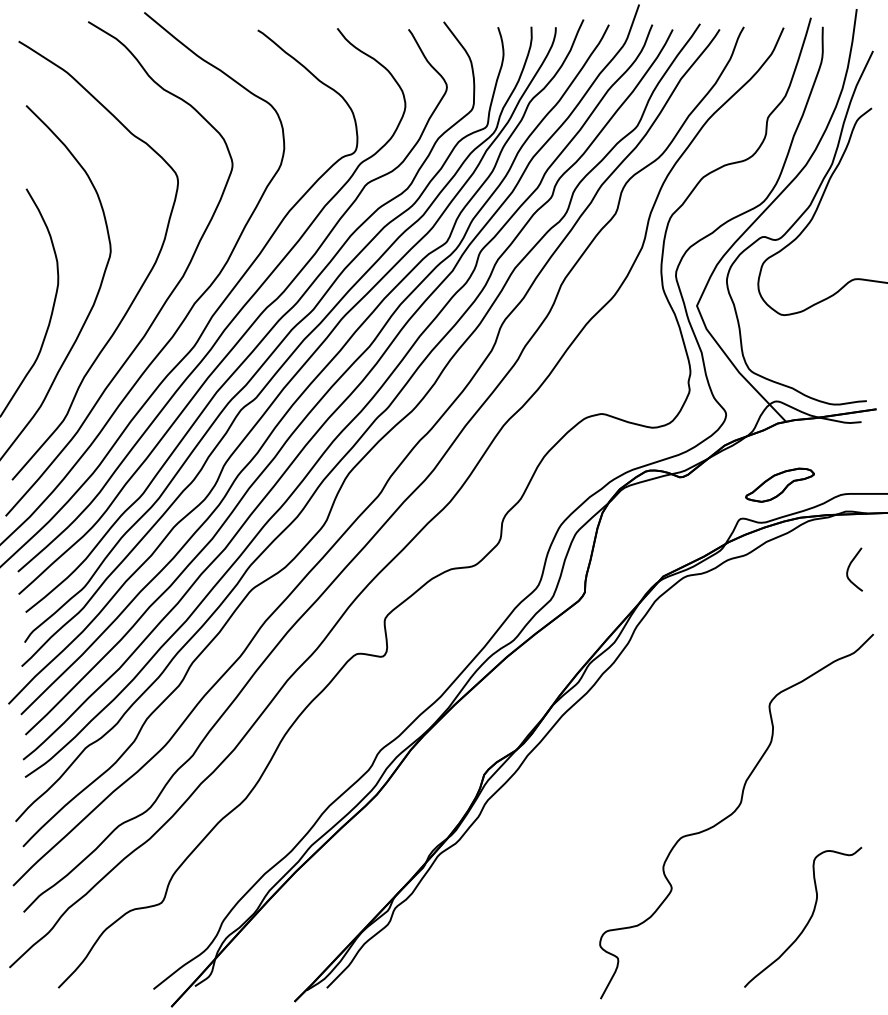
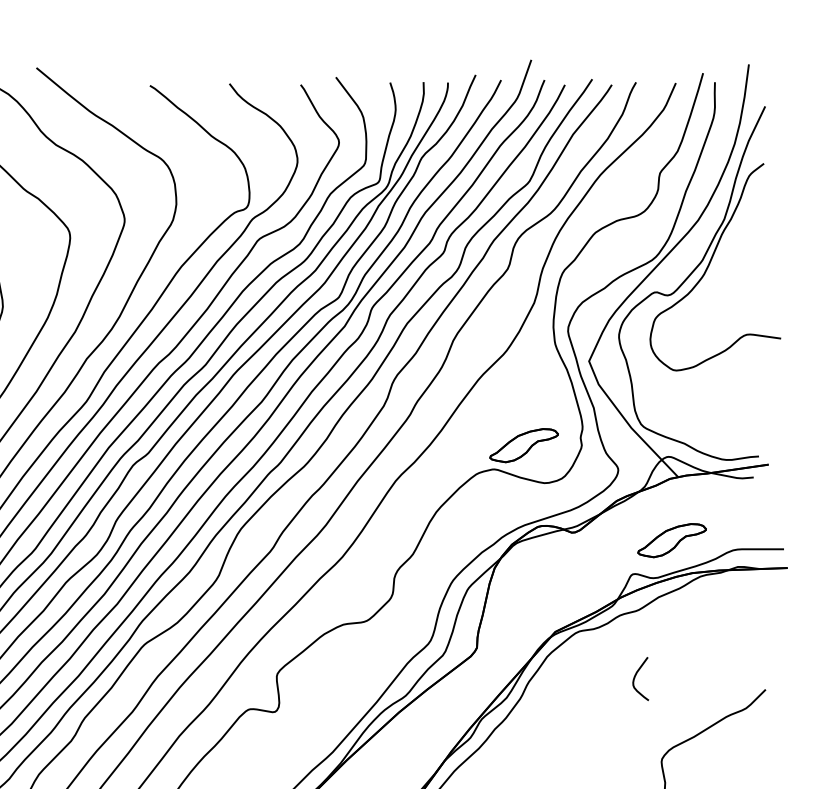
part: (631, 389) -> (523, 444), added
curve: (850, 566) -> (636, 675), moved

